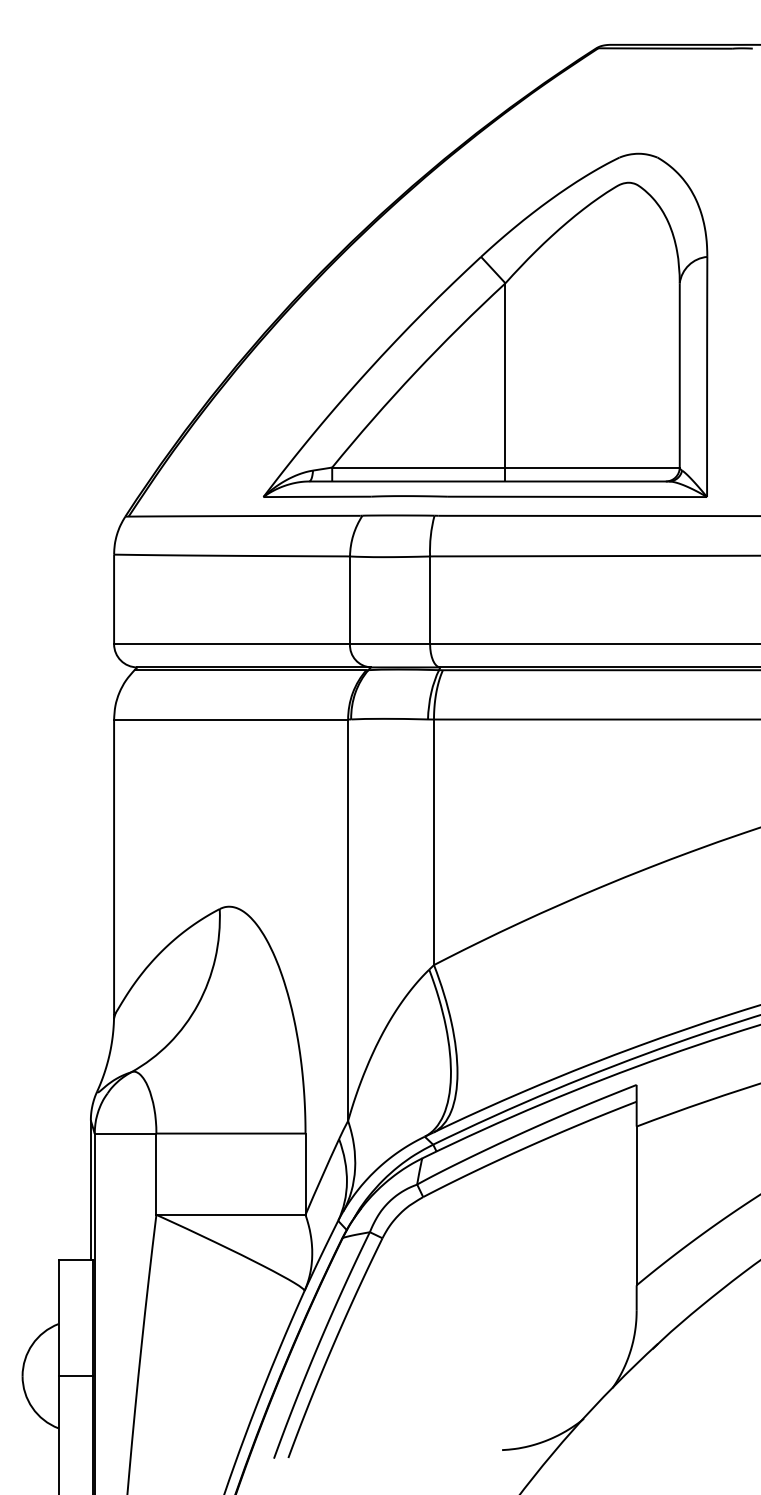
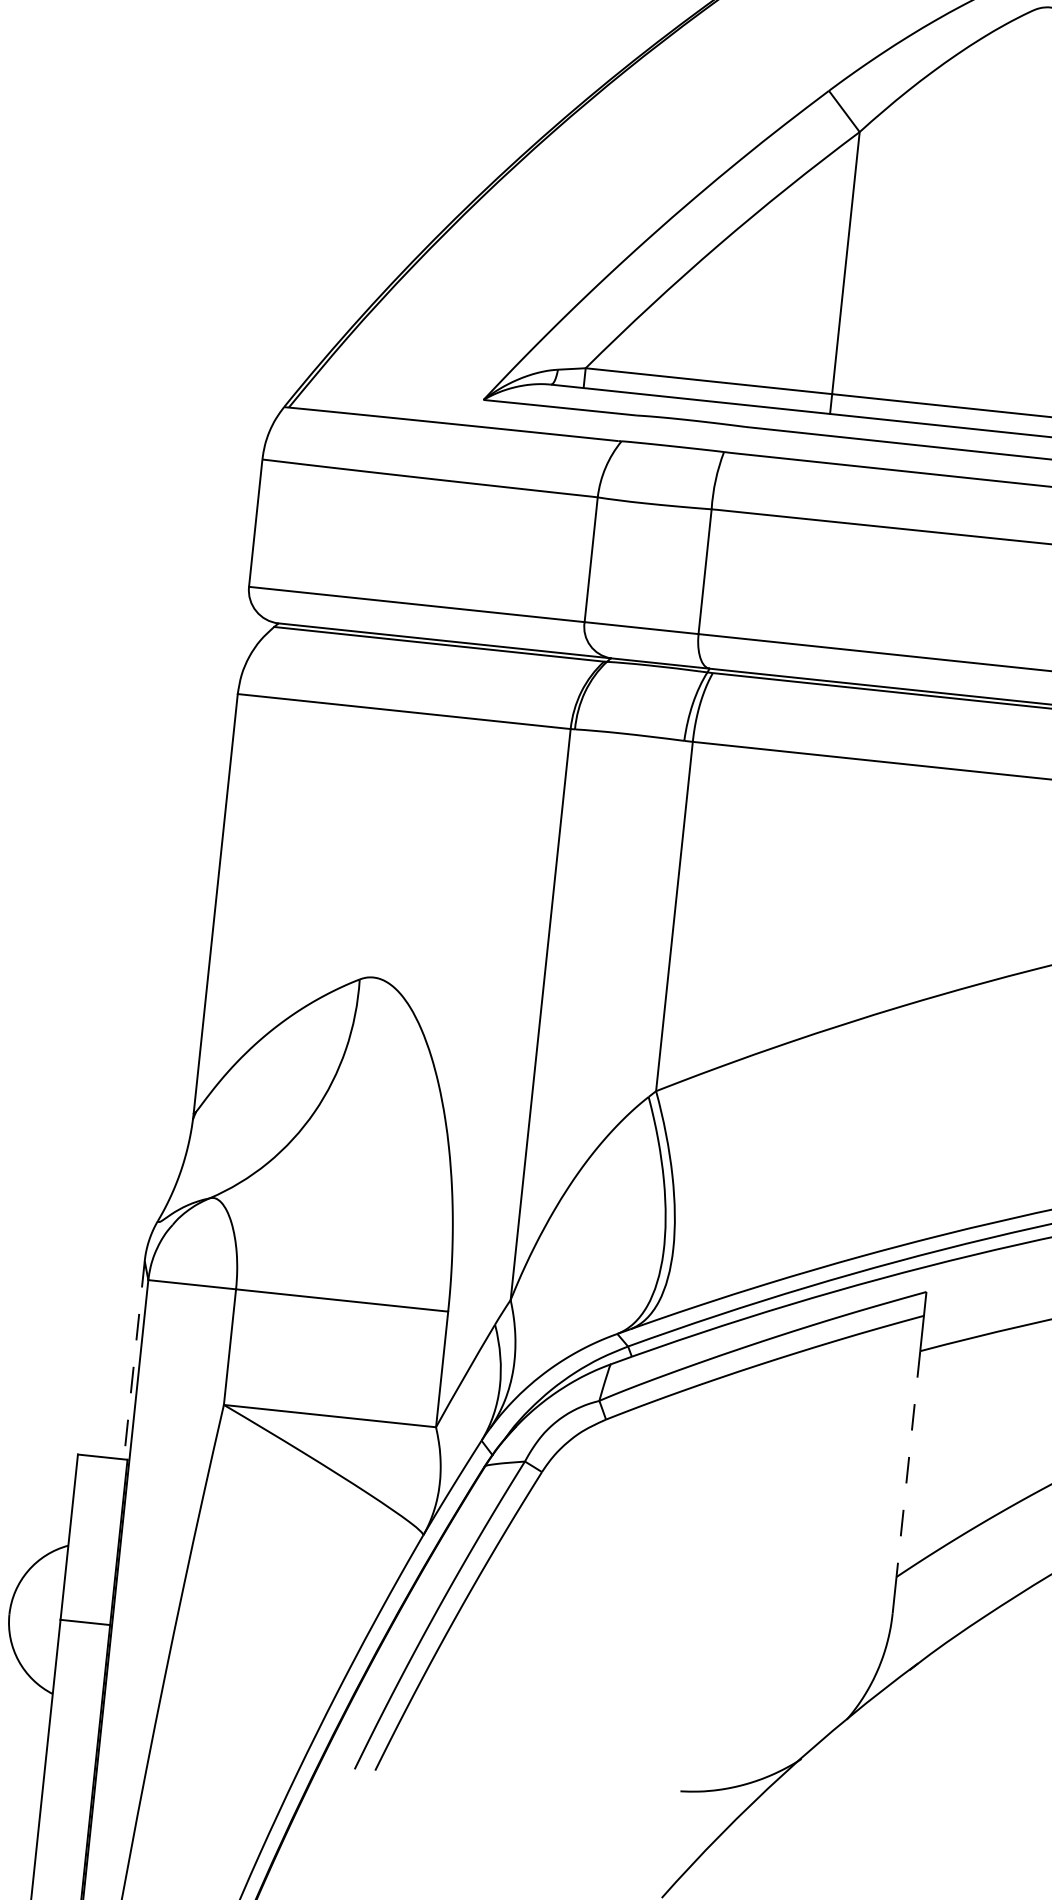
line: (90, 1190) -> (133, 1360), solid -> dashed
line: (636, 1206) -> (908, 1464), solid -> dashed

